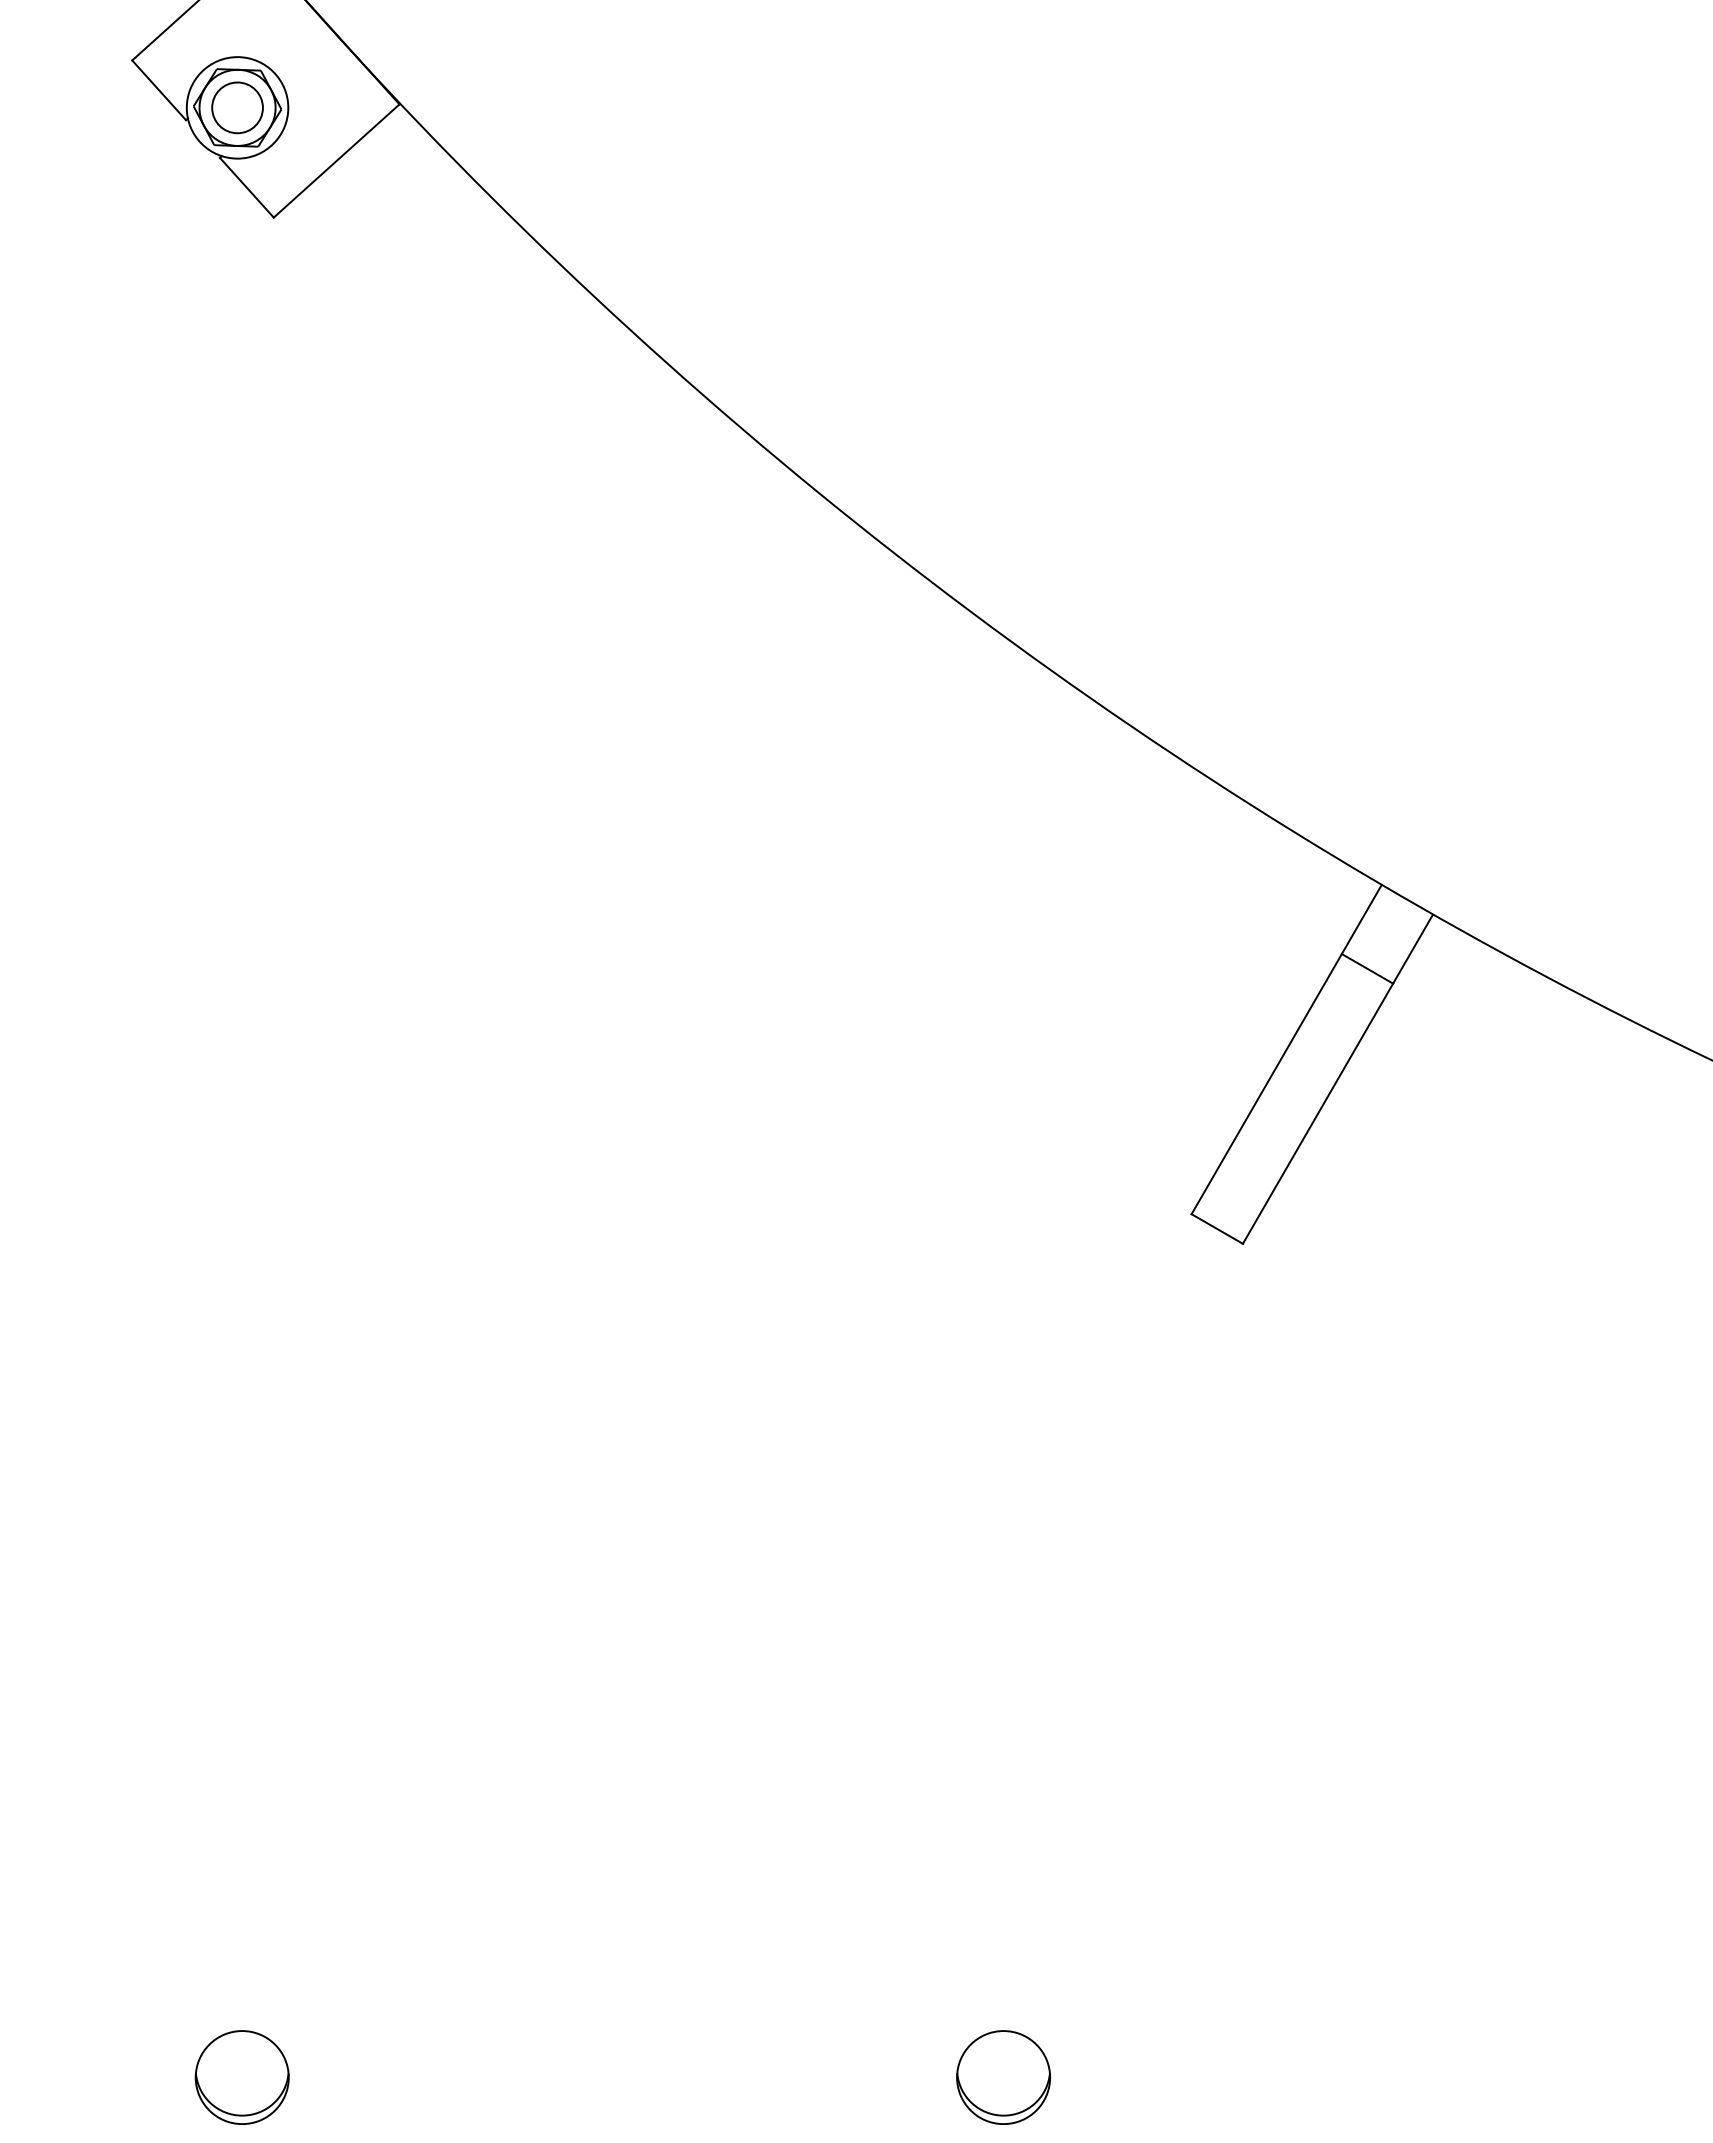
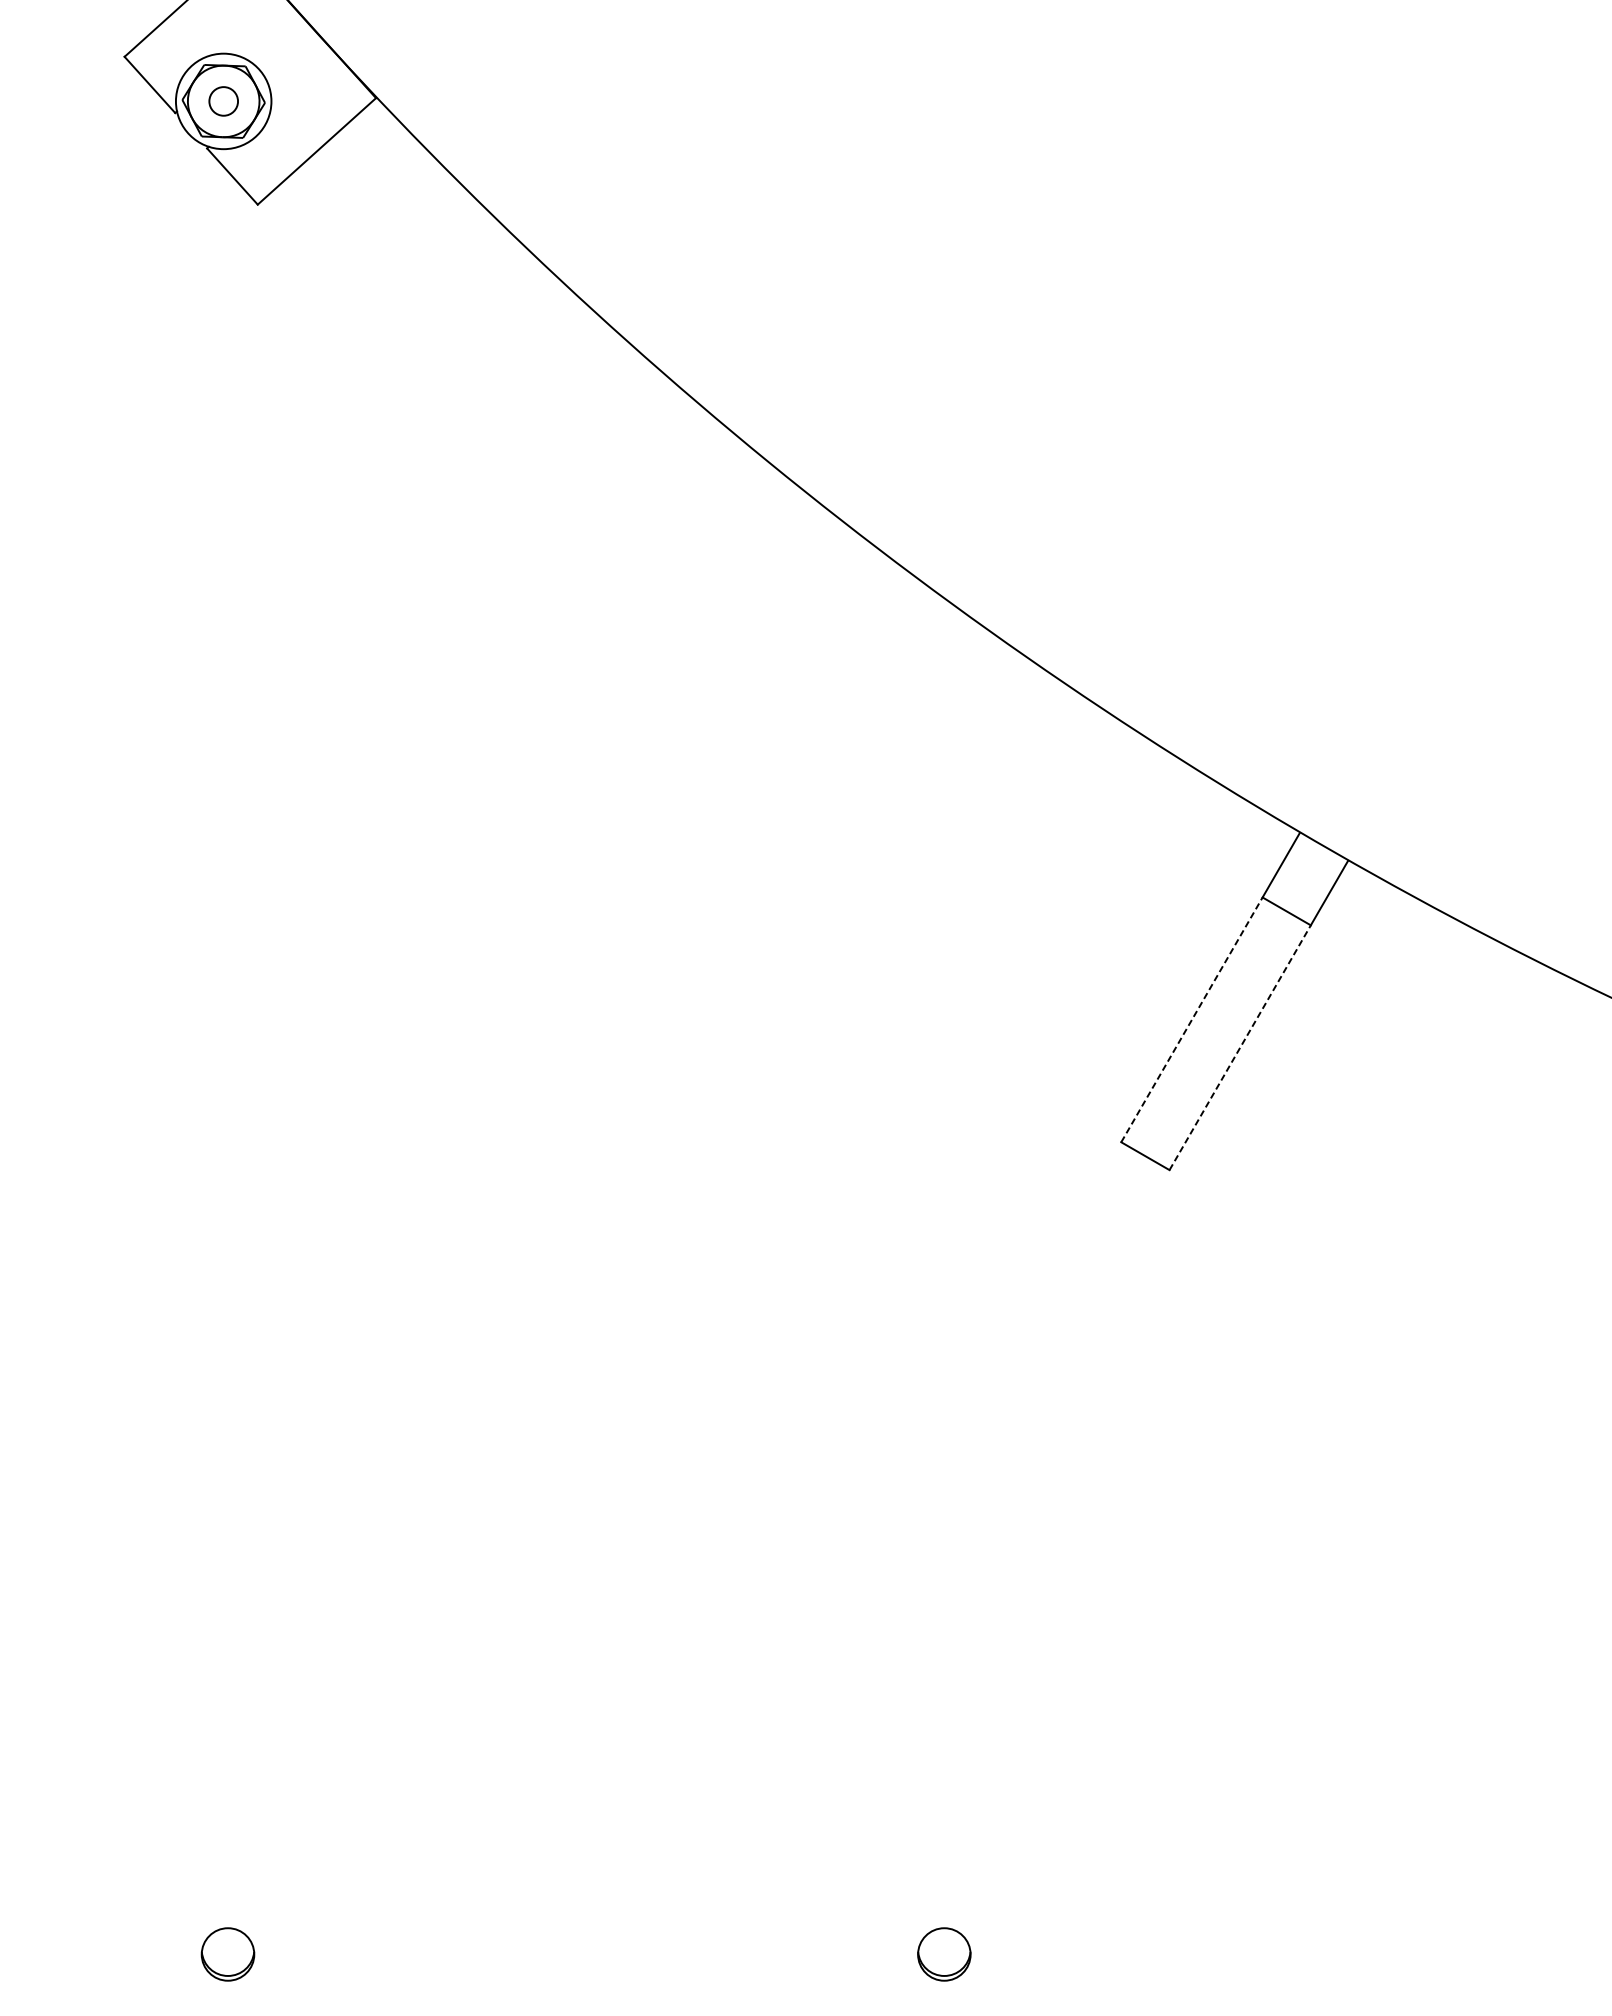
circle: (237, 107) -> (223, 101), size x0.6
line: (1266, 1083) -> (1191, 1019), solid -> dashed
line: (1318, 1113) -> (1240, 1047), solid -> dashed
part: (241, 2077) -> (227, 1954), size x0.6
part: (1003, 2077) -> (944, 1954), size x0.6

